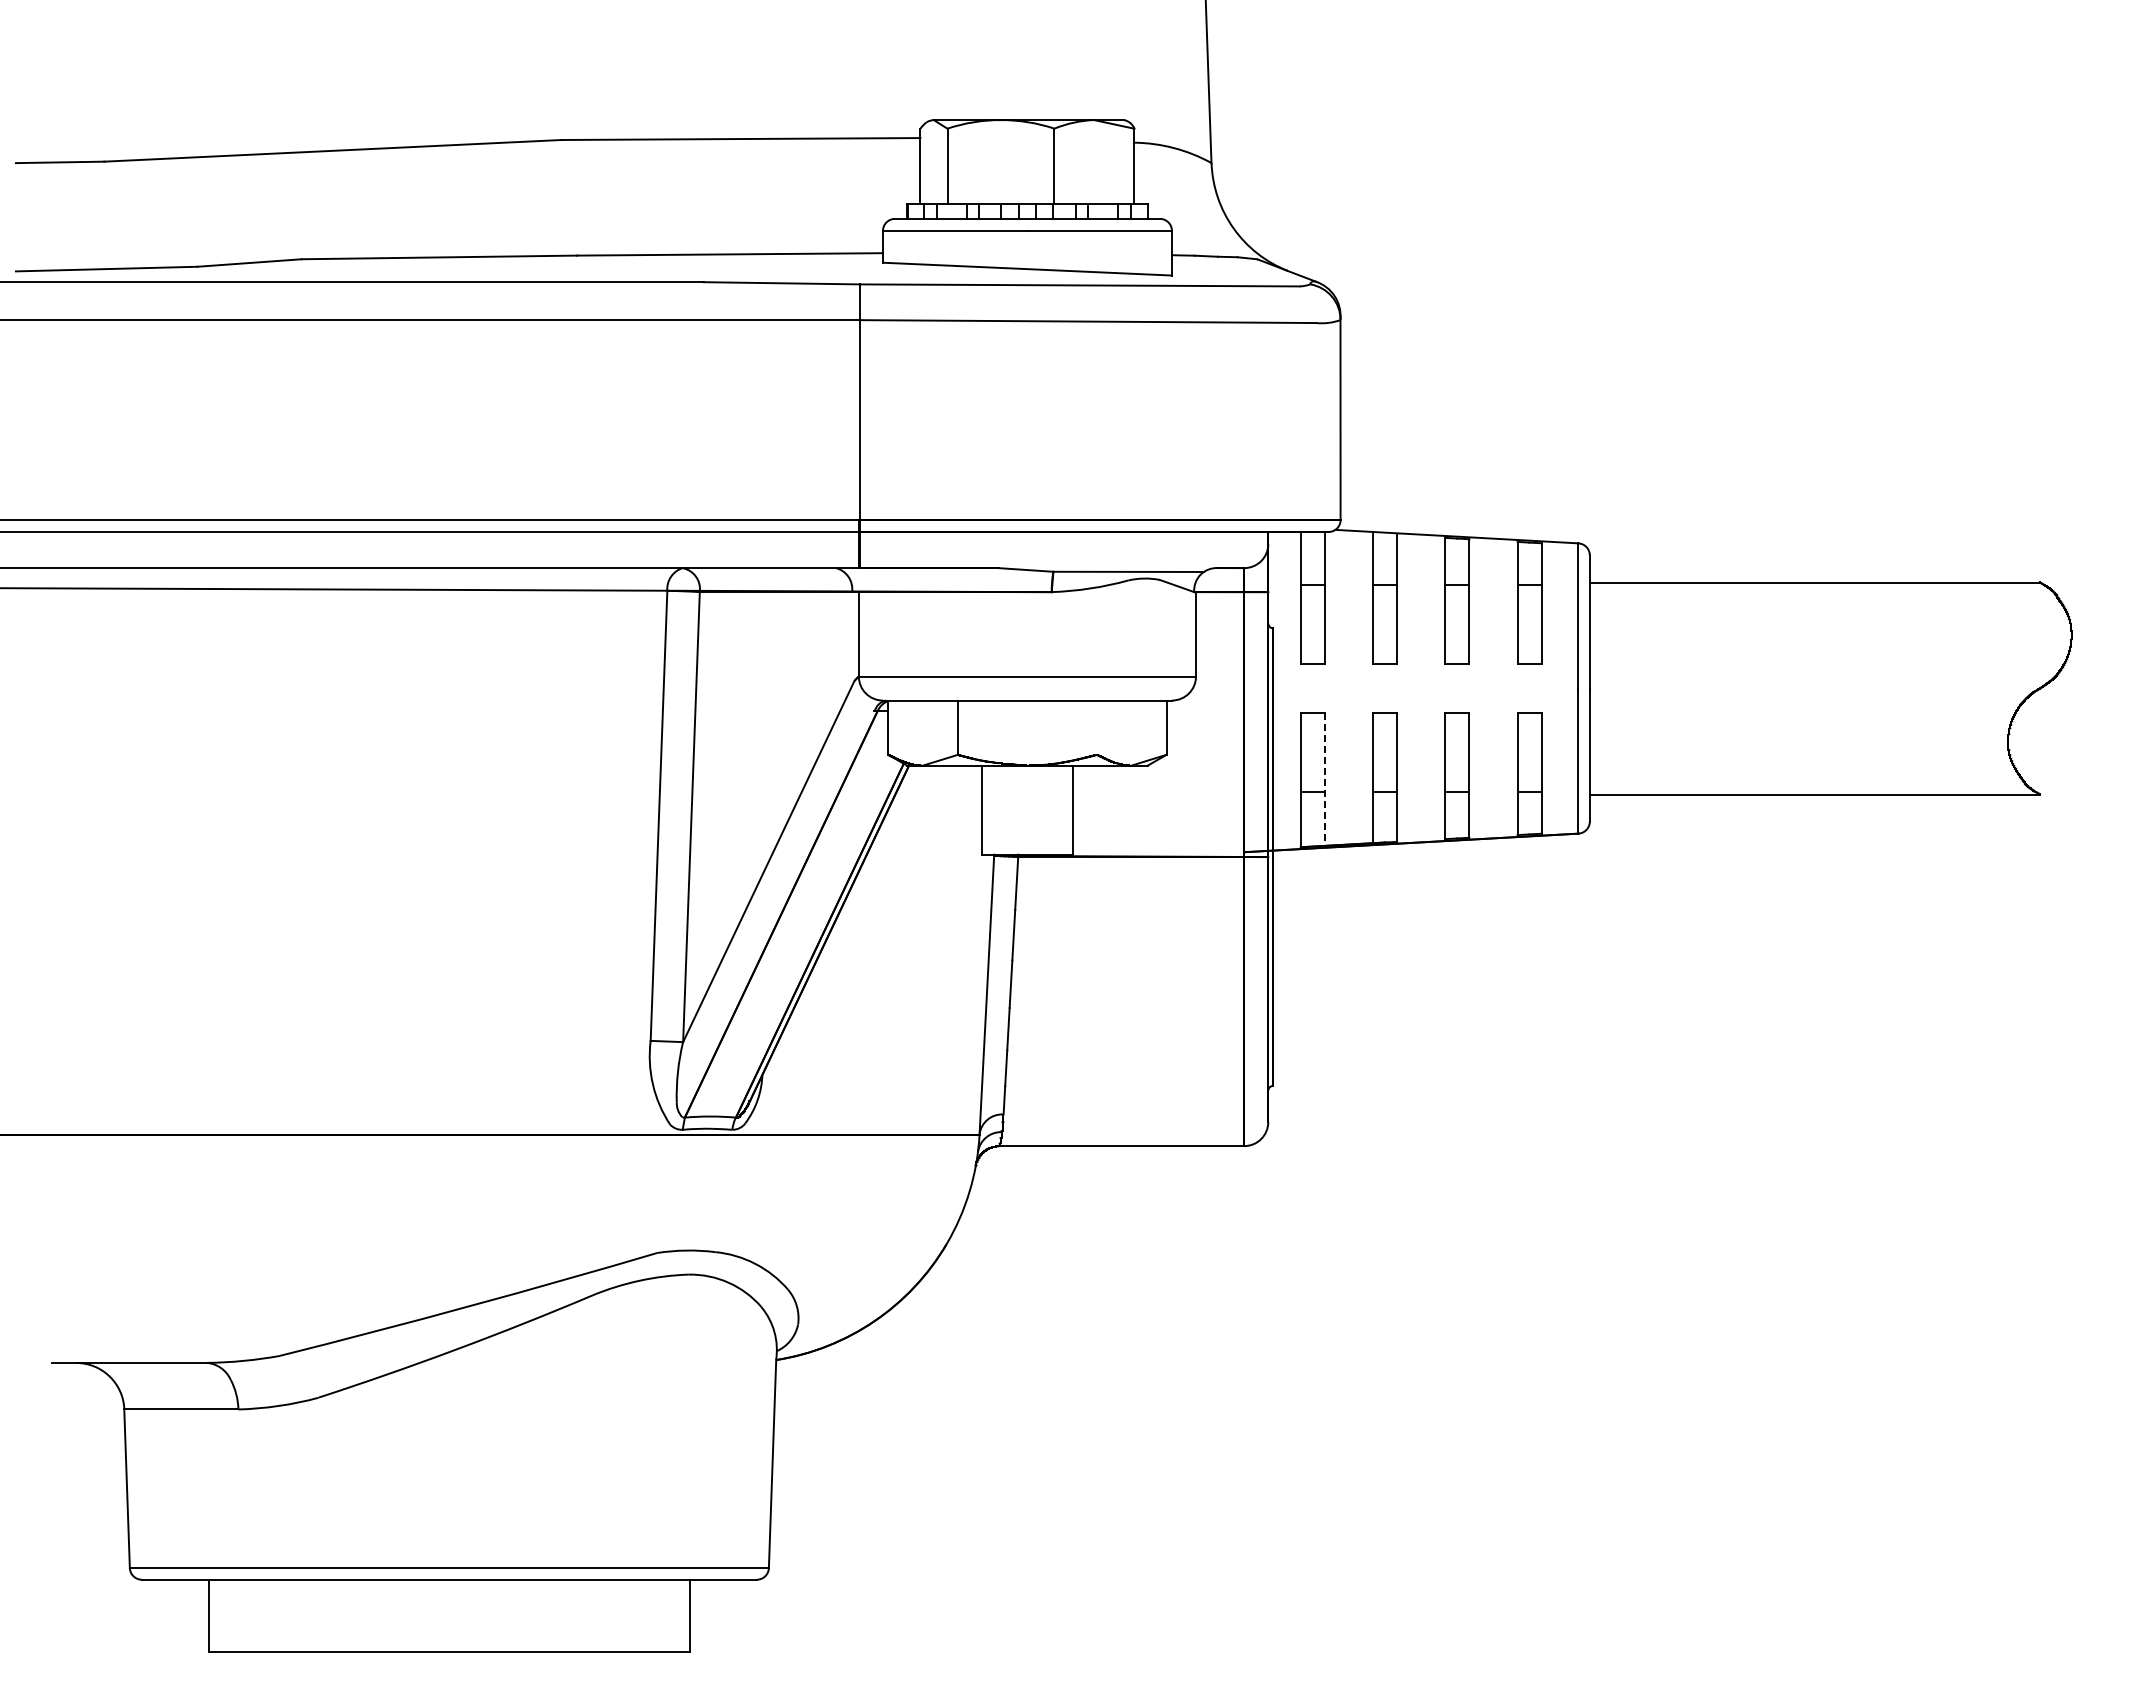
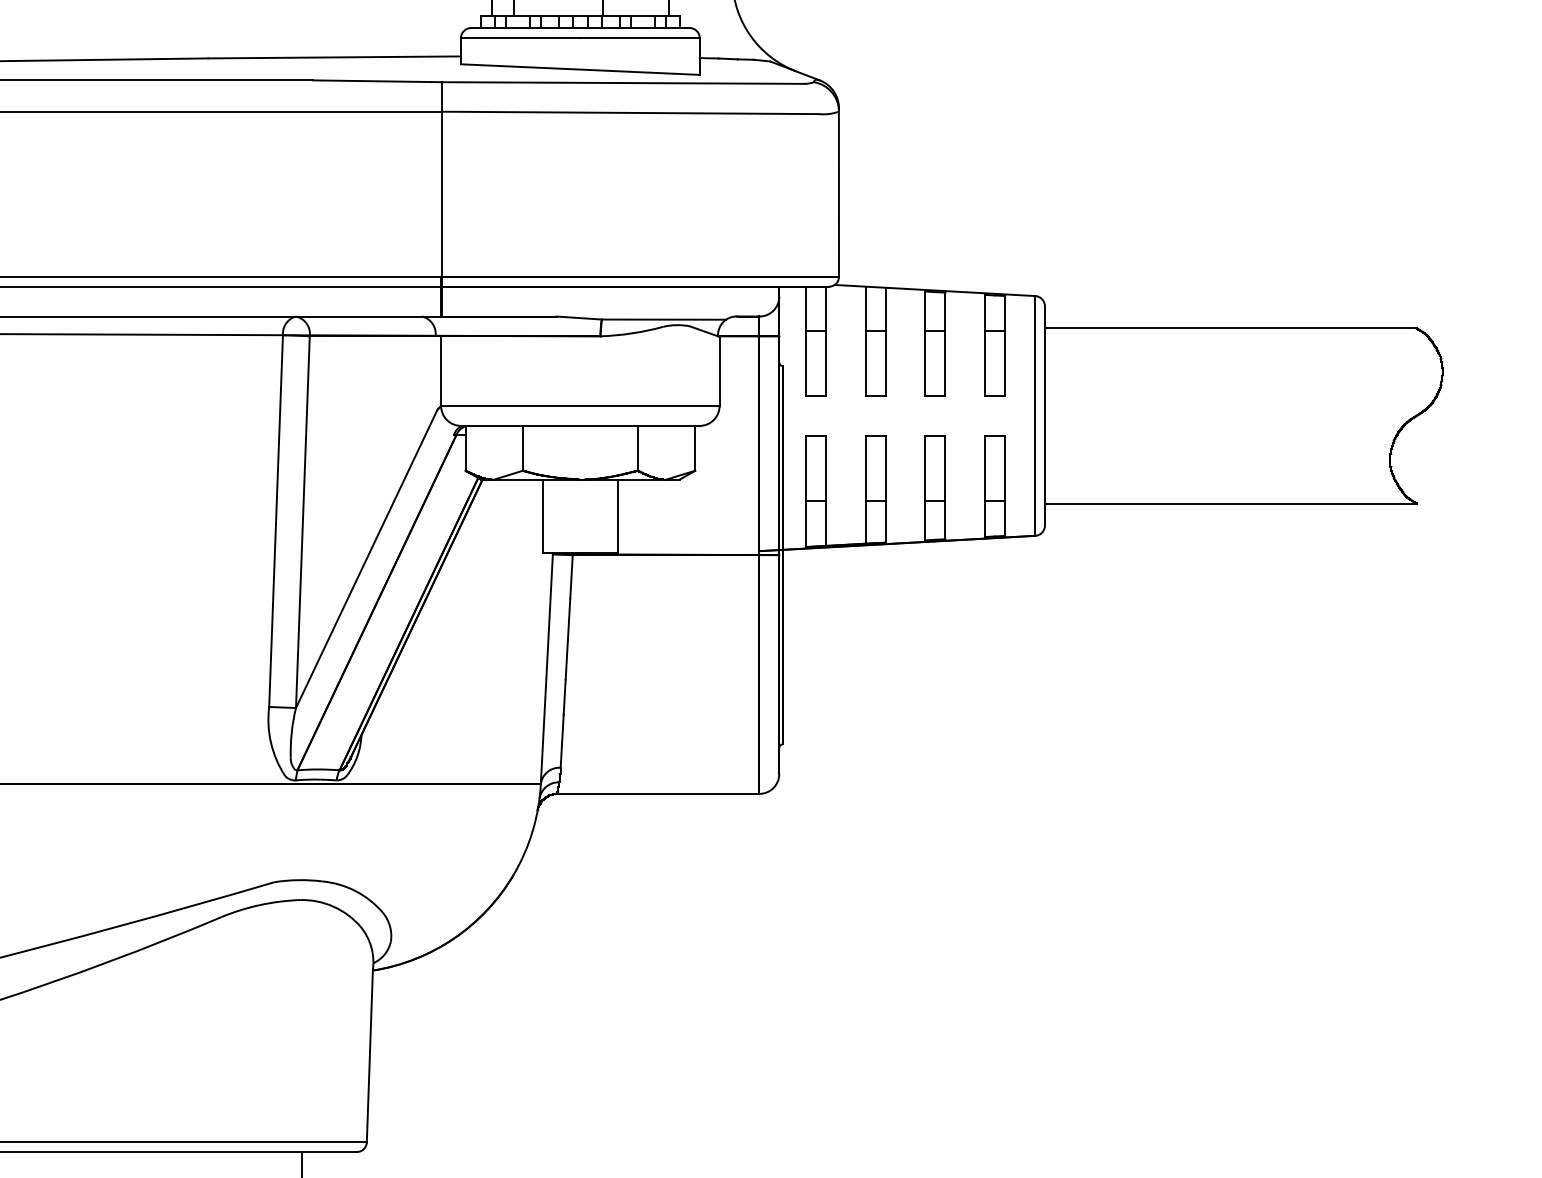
line: (1096, 727) -> (637, 448), added
line: (1324, 779) -> (825, 491), dashed -> solid

